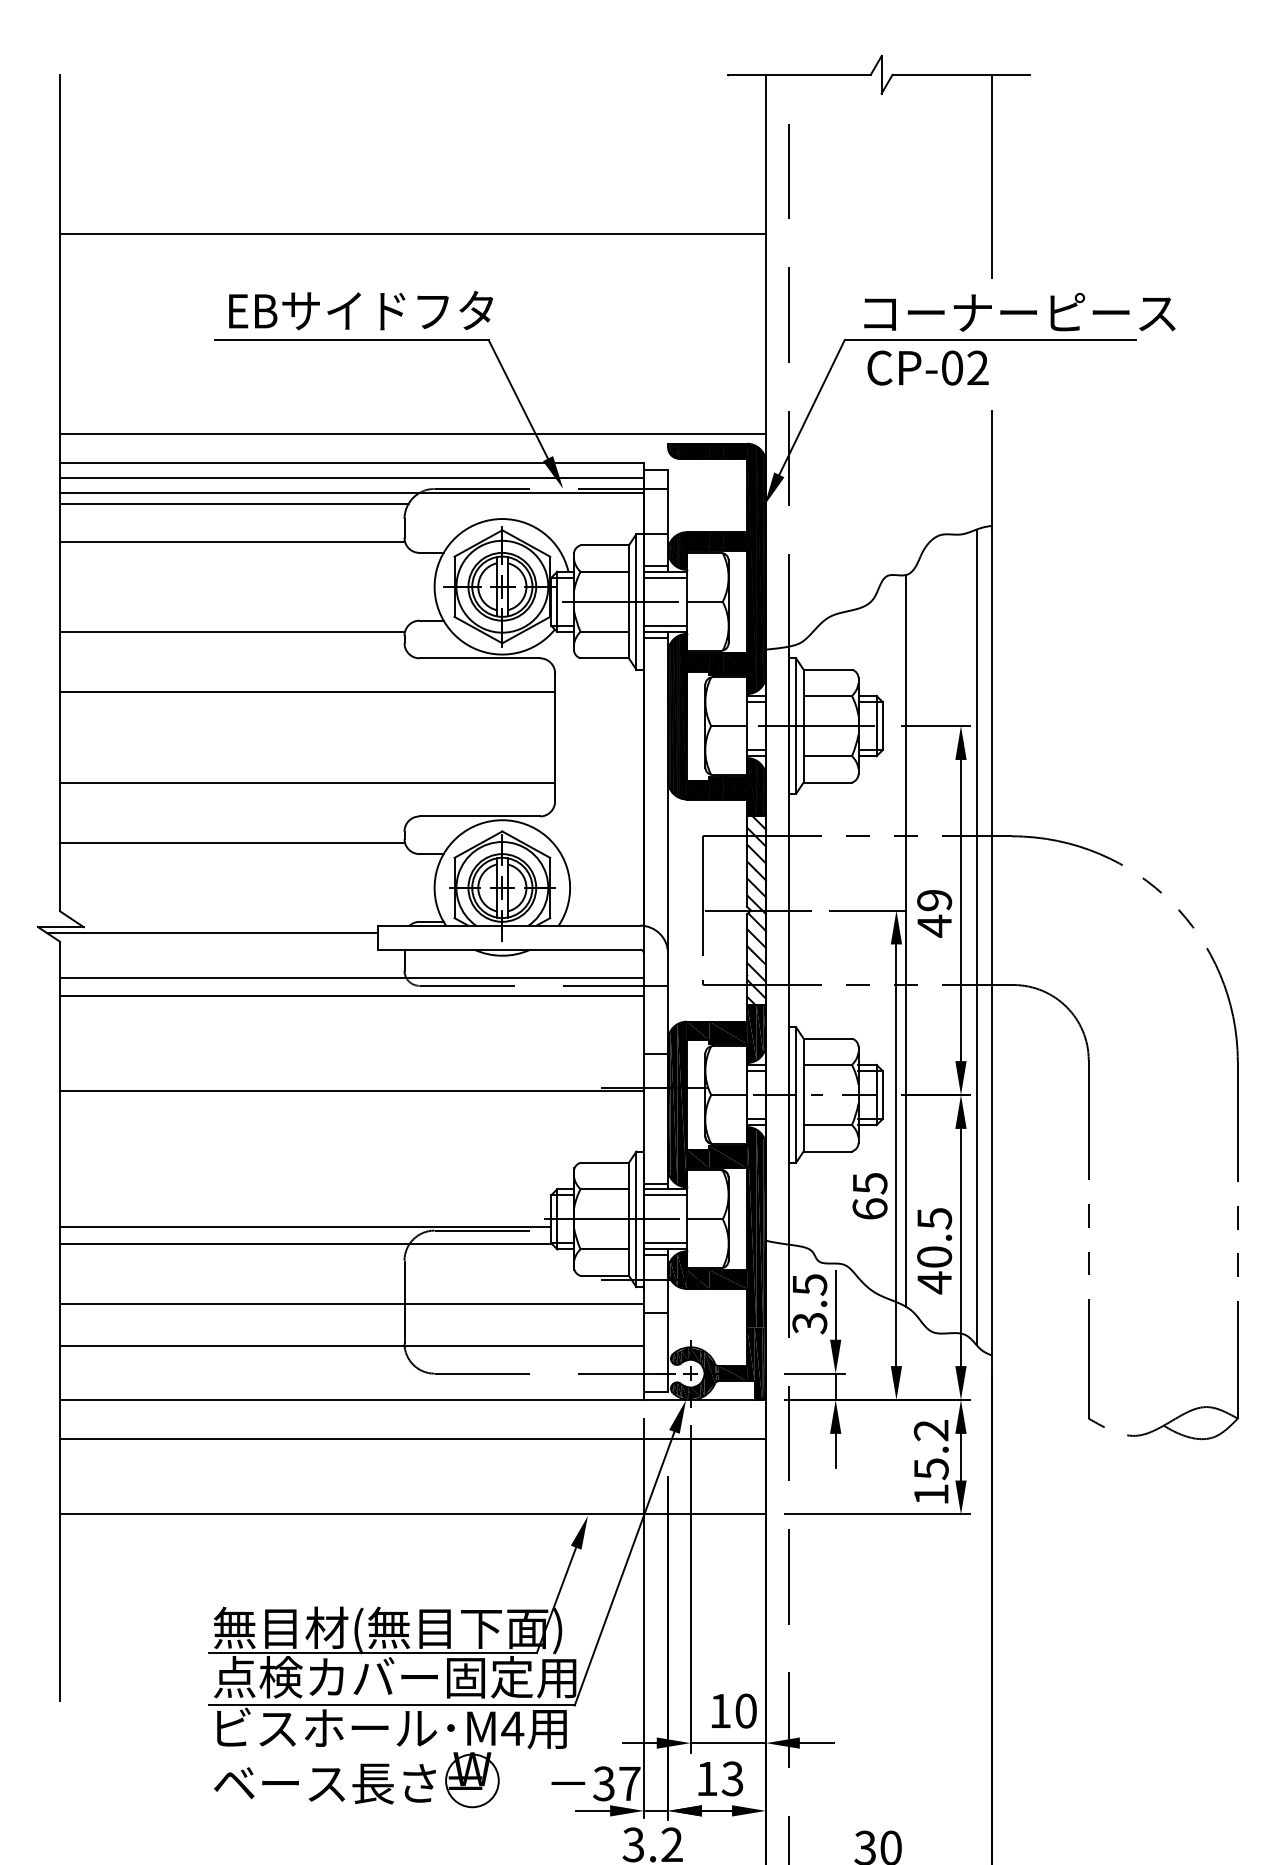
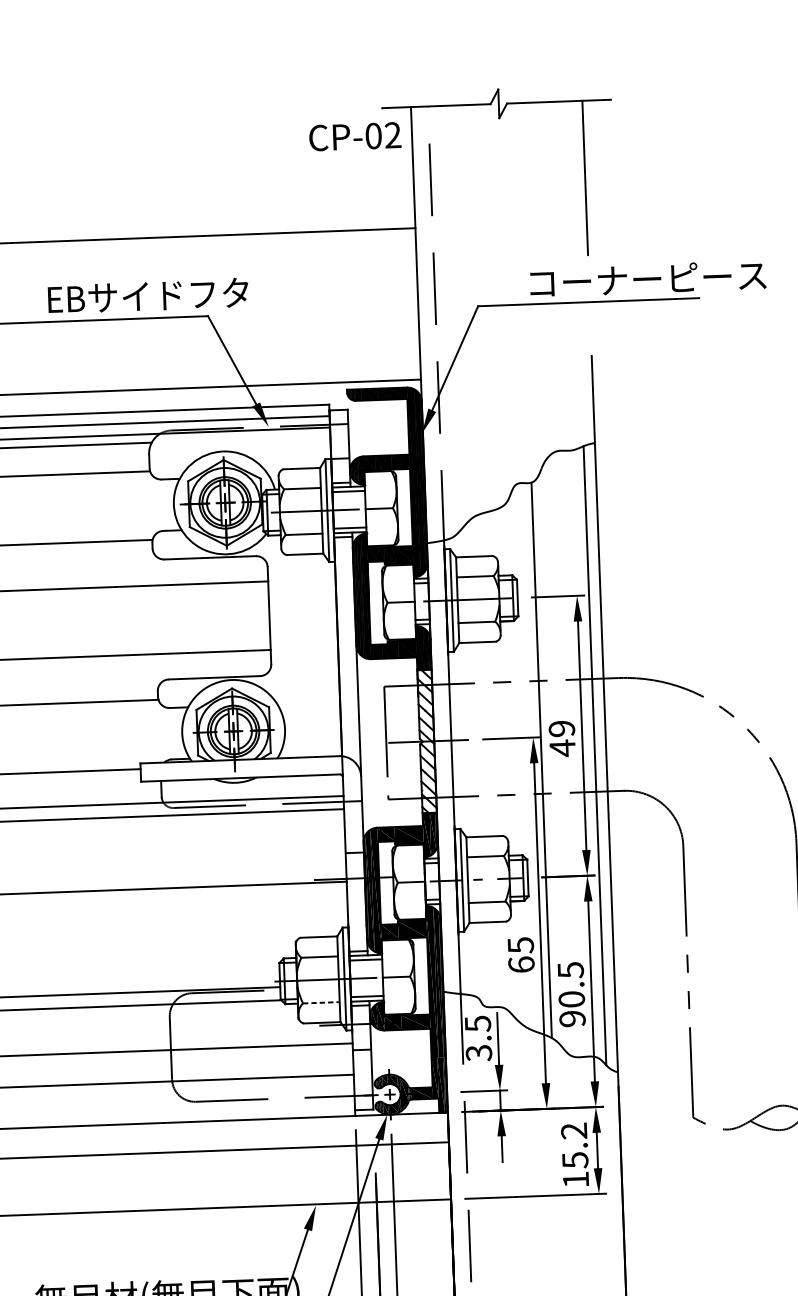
text: (361, 310) -> (148, 295), moved
text: (1019, 312) -> (647, 279), moved
text: (927, 367) -> (354, 136), moved
line: (605, 1249) -> (321, 1002), solid -> dashed
text: (934, 1282) -> (572, 1018), 40.5 -> 90.5

